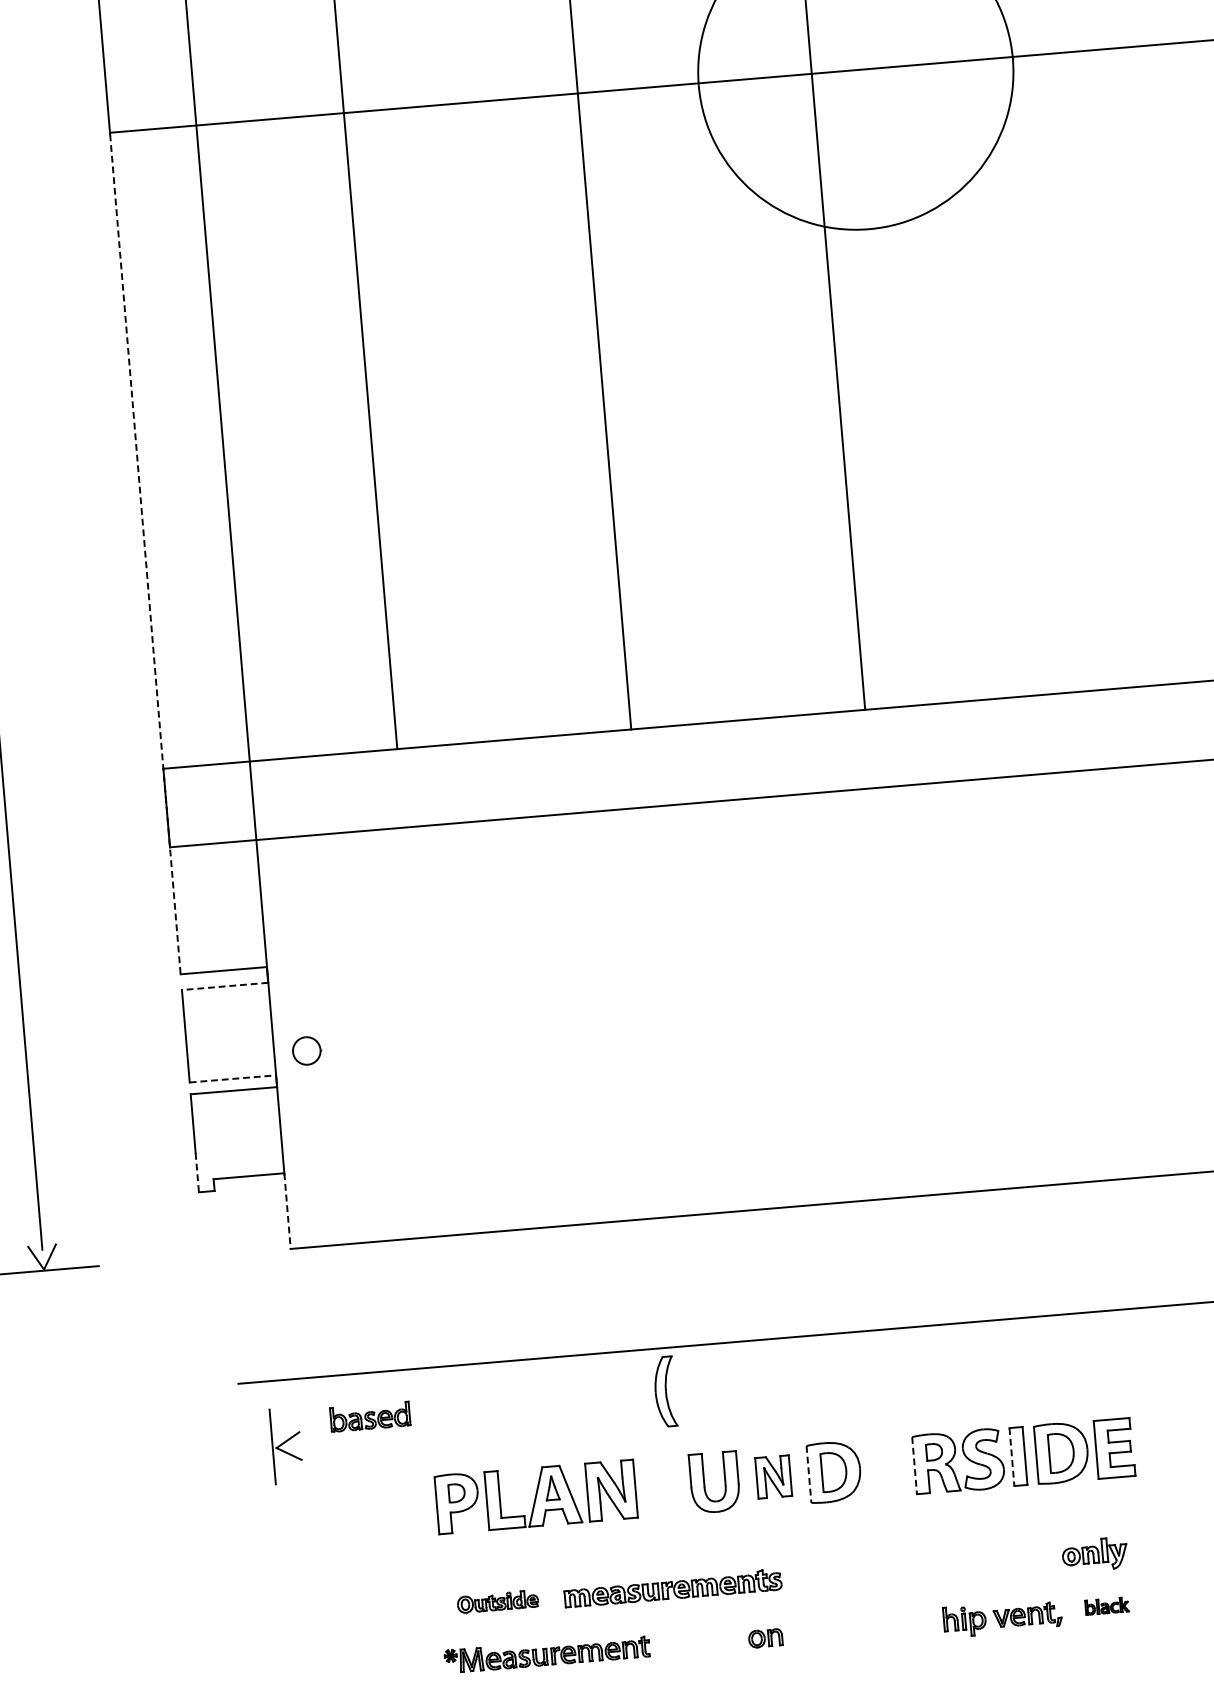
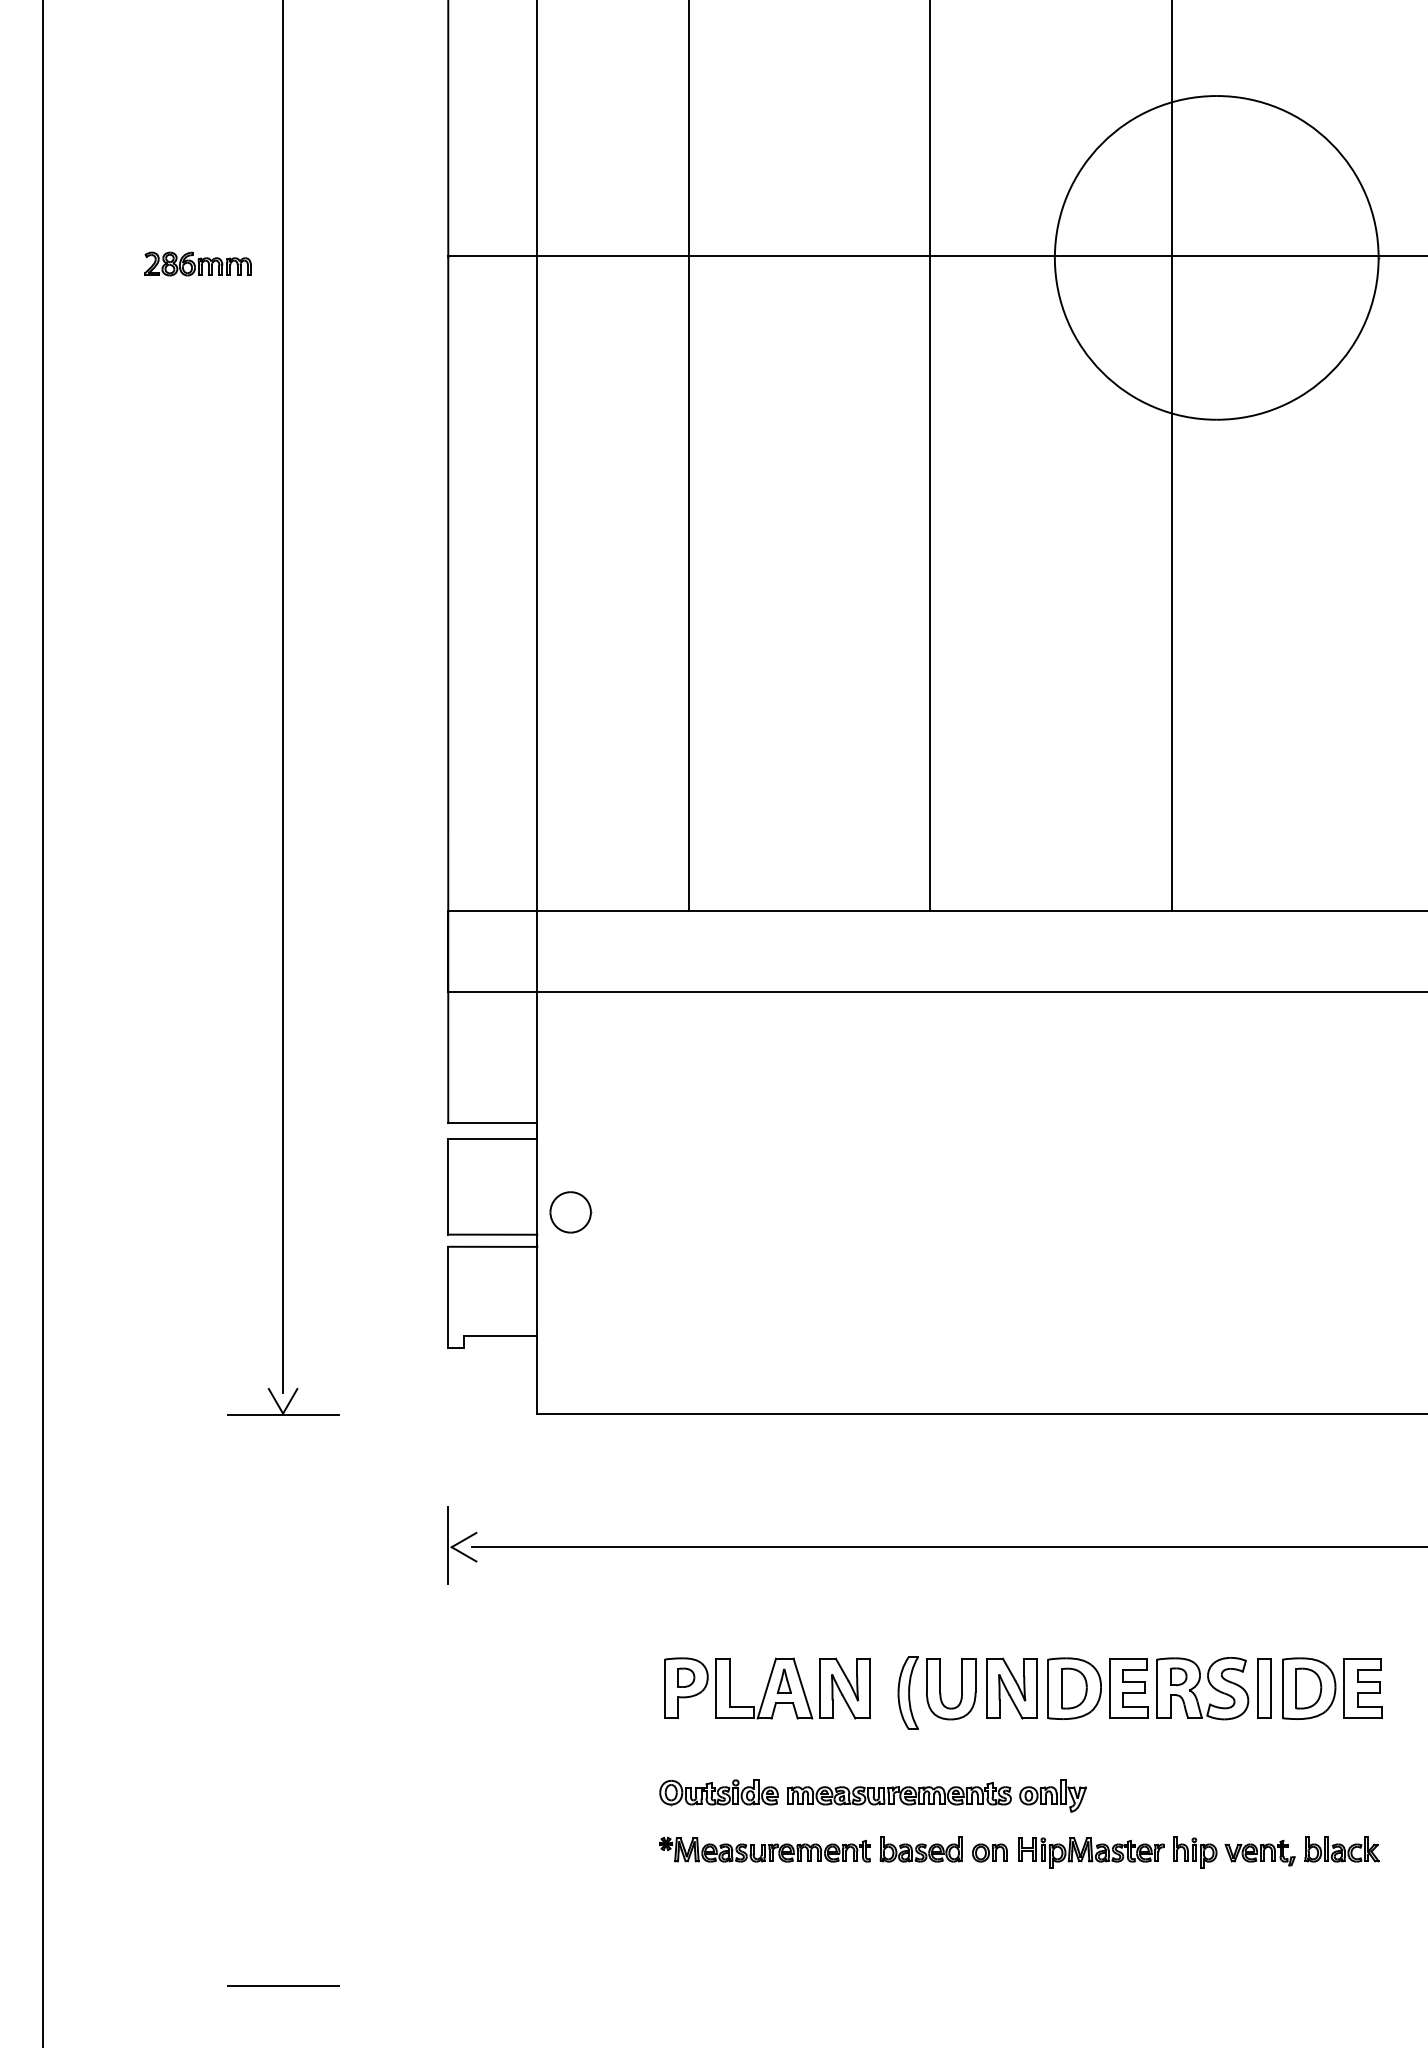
line: (145, 554) -> (448, 690), dashed -> solid
line: (224, 986) -> (492, 1139), dashed -> solid
part: (306, 1051) -> (570, 1212), size x1.43
line: (232, 1078) -> (492, 1234), dashed -> solid
line: (197, 1173) -> (448, 1328), dashed -> solid
line: (287, 1211) -> (537, 1375), dashed -> solid
part: (664, 1391) -> (907, 1692), moved
part: (369, 1417) -> (920, 1849), moved
part: (286, 1445) -> (462, 1545), moved
line: (1011, 1456) -> (1257, 1688), dashed -> solid
line: (914, 1466) -> (1157, 1689), dashed -> solid
part: (886, 1467) -> (1128, 1688), added
line: (809, 1474) -> (1048, 1689), dashed -> solid
part: (773, 1476) -> (1011, 1688), size x1.43
part: (1094, 1554) -> (1052, 1795), moved
part: (497, 1601) -> (718, 1792), size x1.43
part: (1106, 1606) -> (1341, 1849), size x1.67
part: (864, 1629) -> (1091, 1852), added

